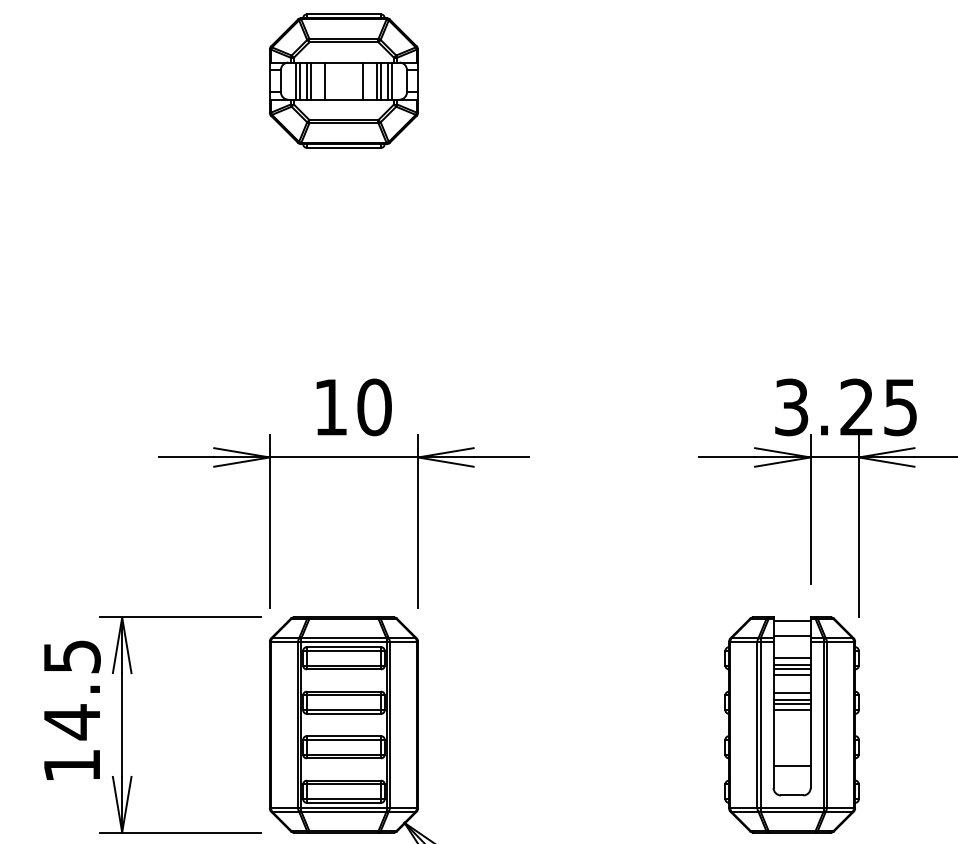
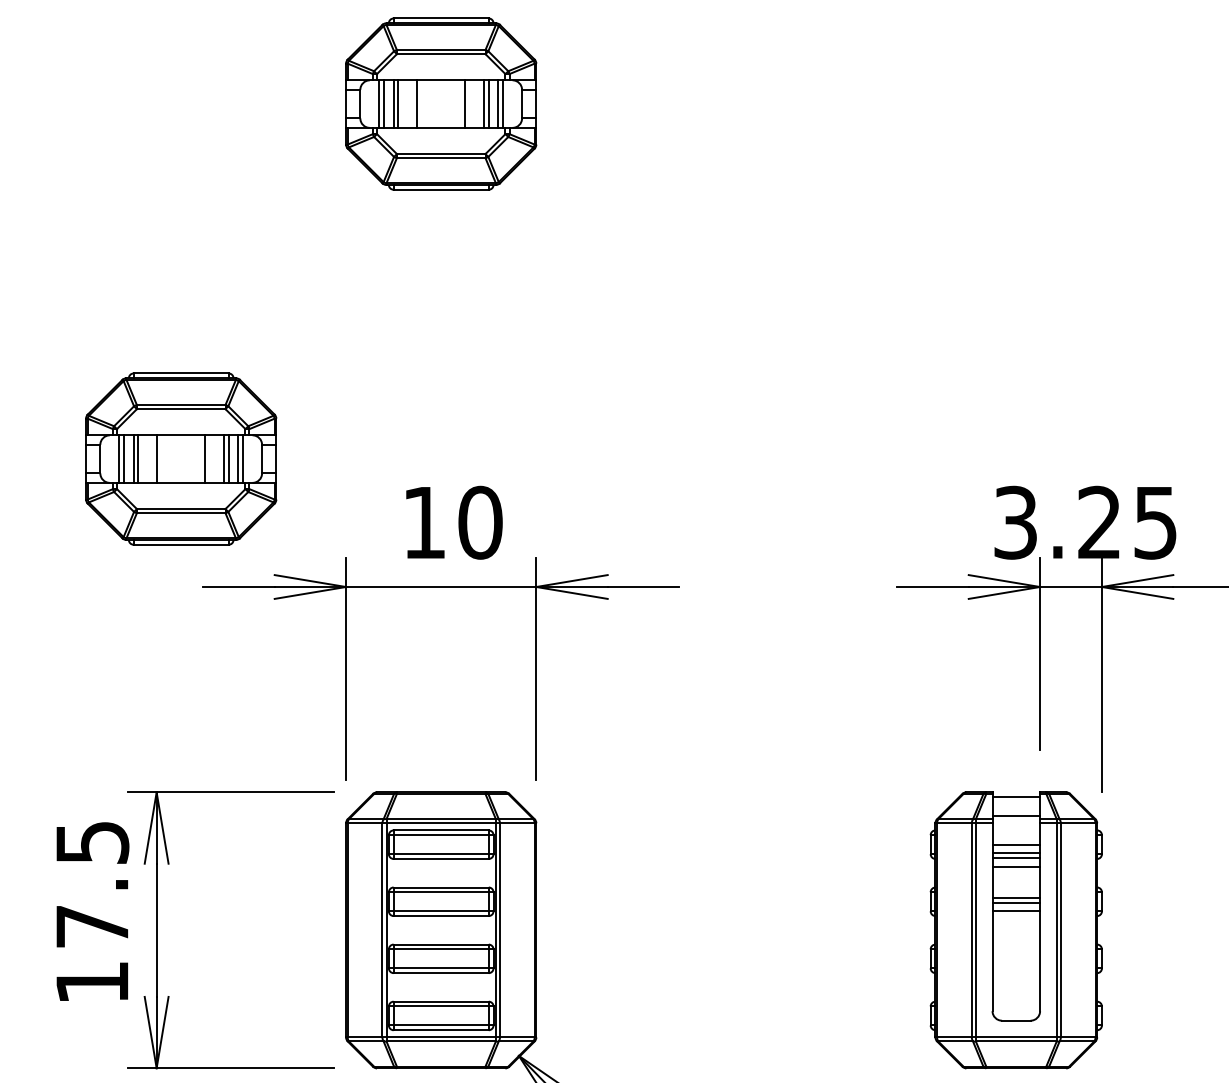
part: (141, 357) -> (181, 458), added
line: (792, 693) -> (1016, 889), removed
text: (72, 722) -> (92, 926), 14.5 -> 17.5
line: (792, 765) -> (1016, 982), removed

